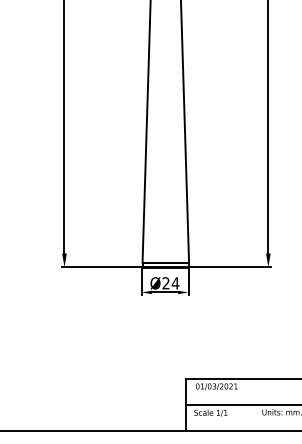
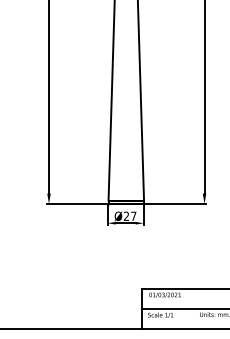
text: (175, 283) -> (133, 216), Ø24 -> Ø27

